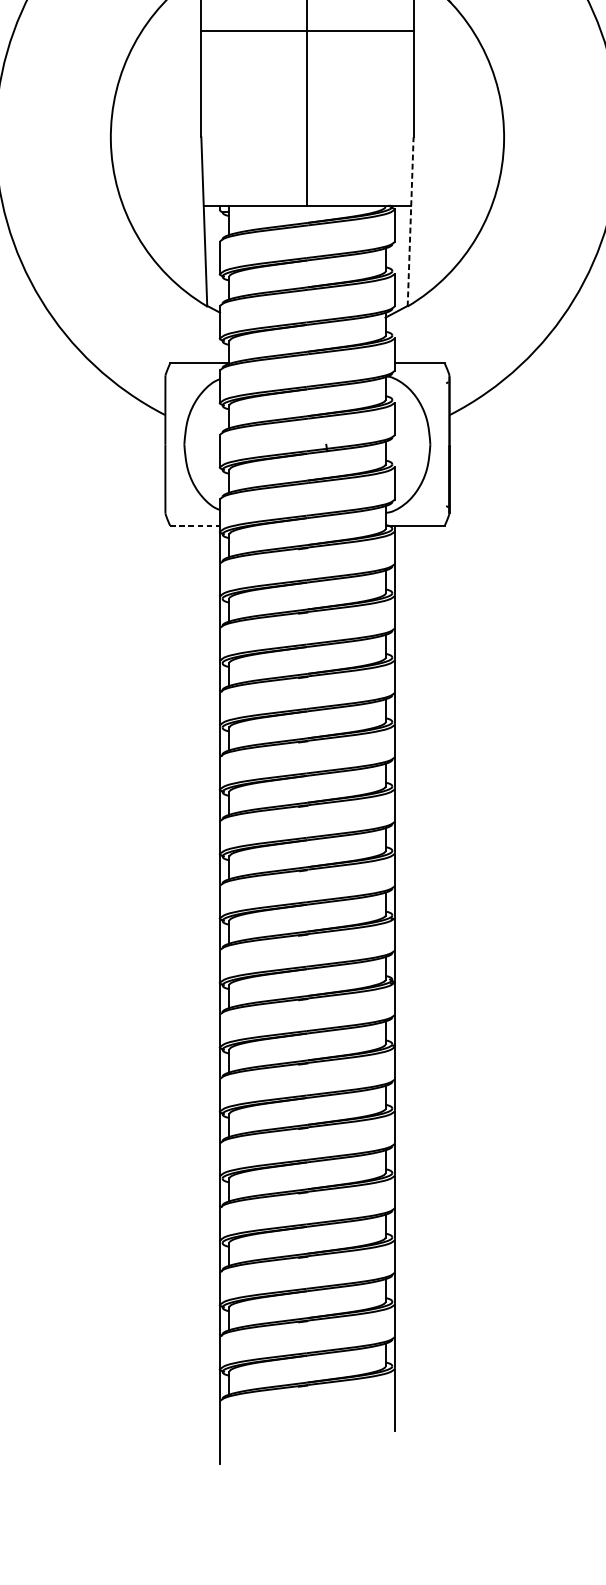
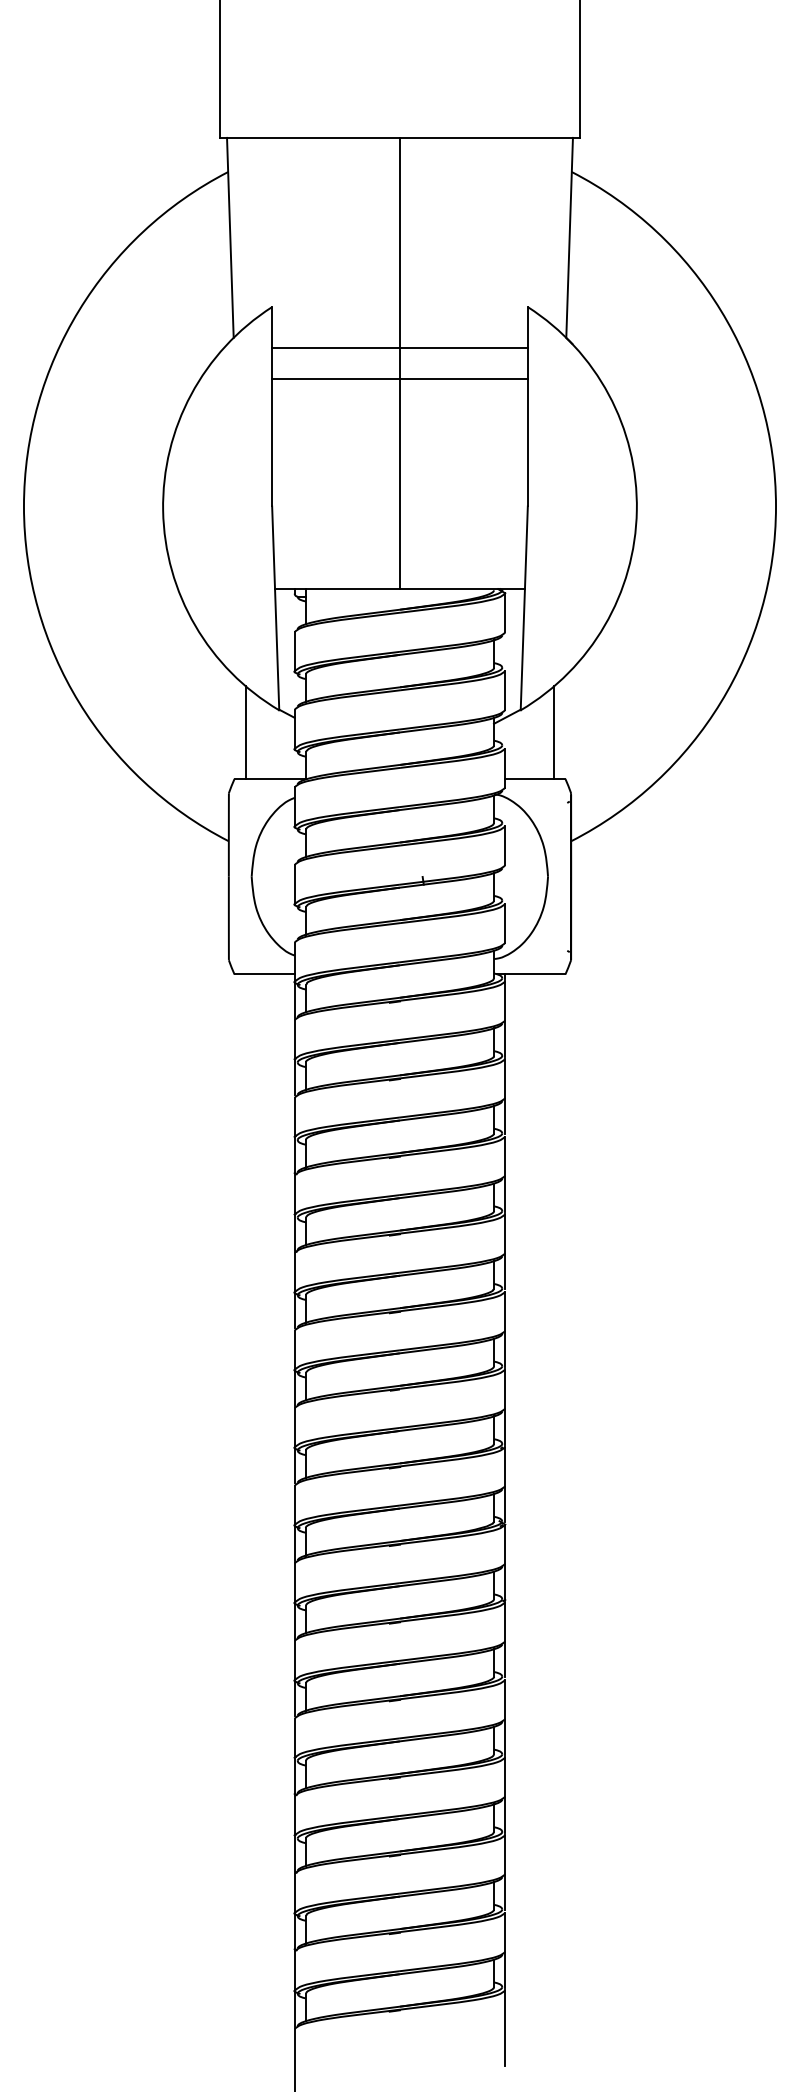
line: (307, 6) -> (399, 348), added
line: (410, 221) -> (524, 608), dashed -> solid
line: (179, 324) -> (245, 732), added
line: (435, 324) -> (554, 732), added
line: (195, 525) -> (265, 974), dashed -> solid

